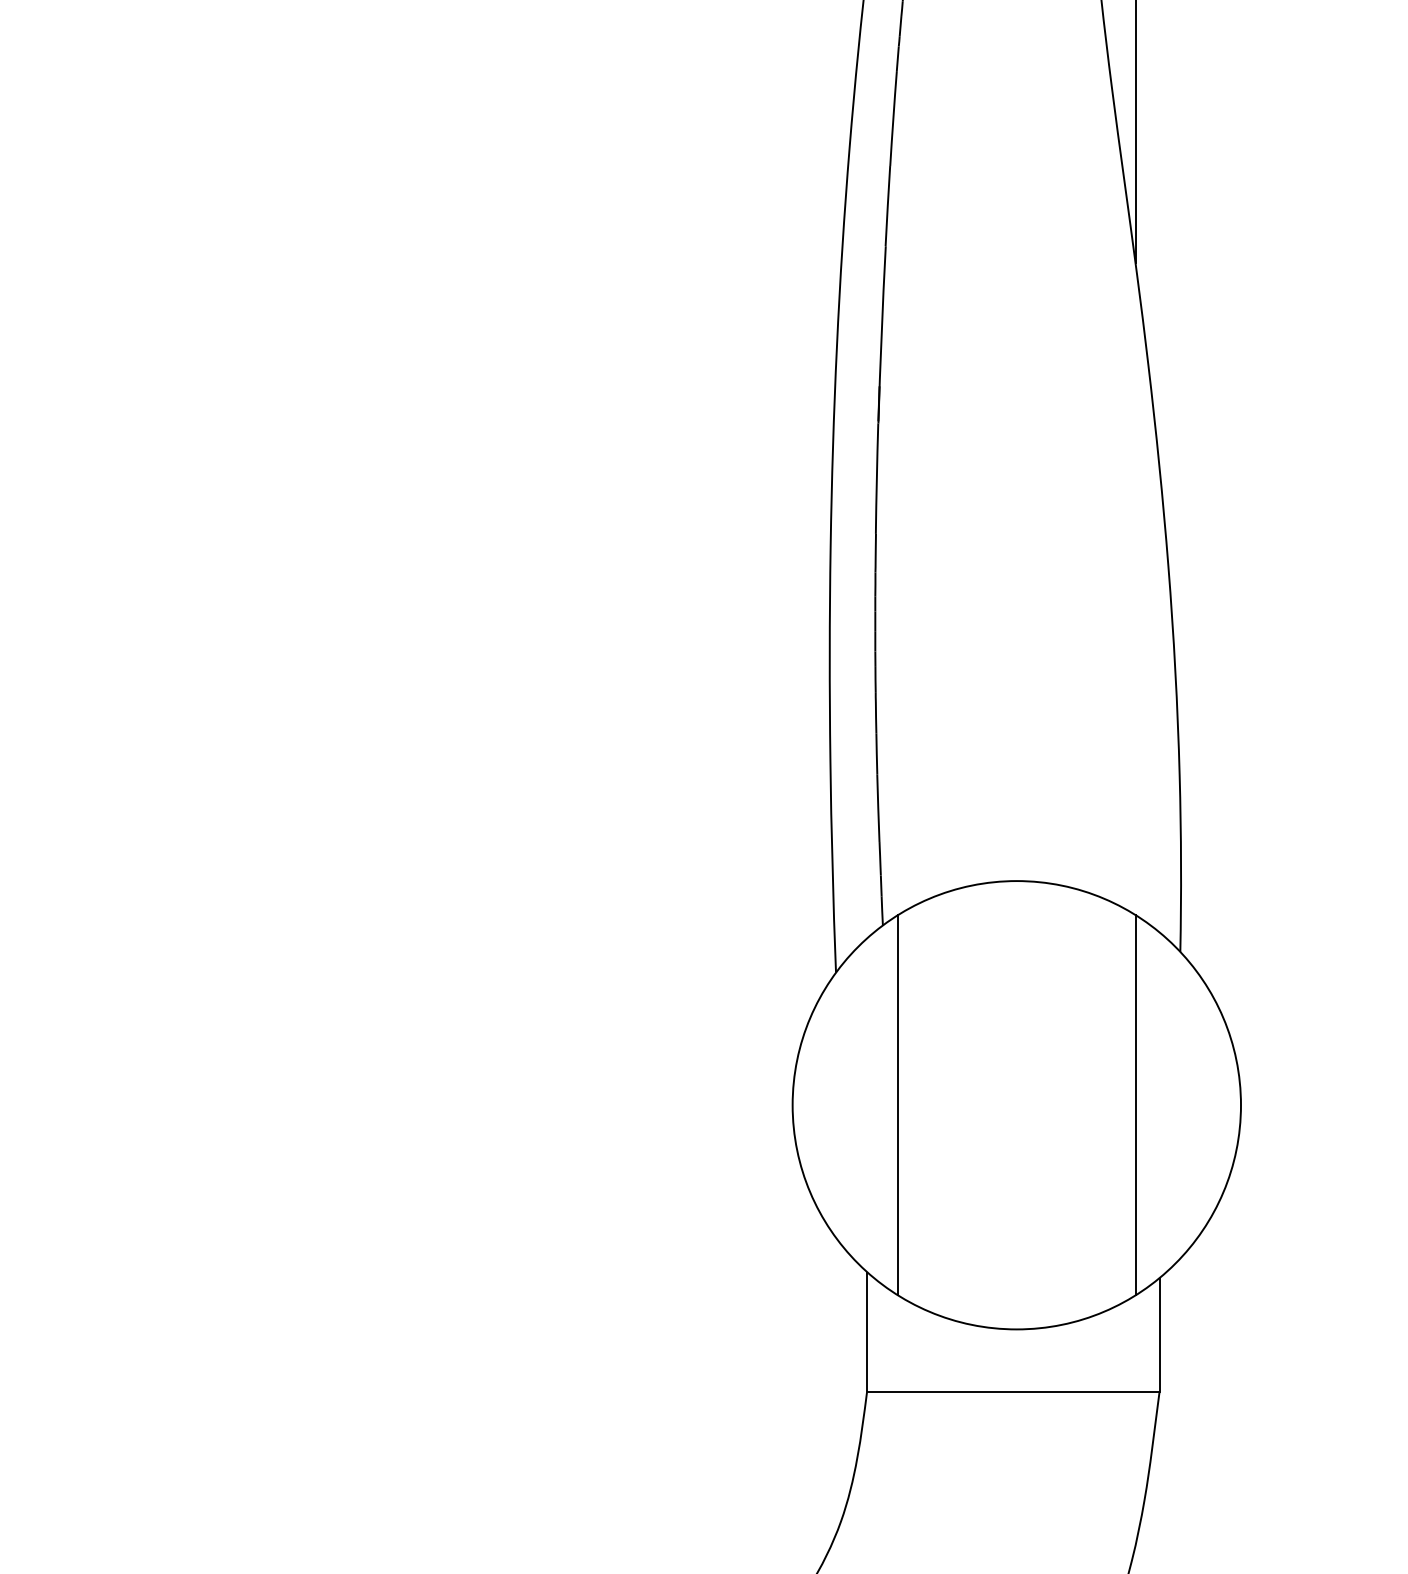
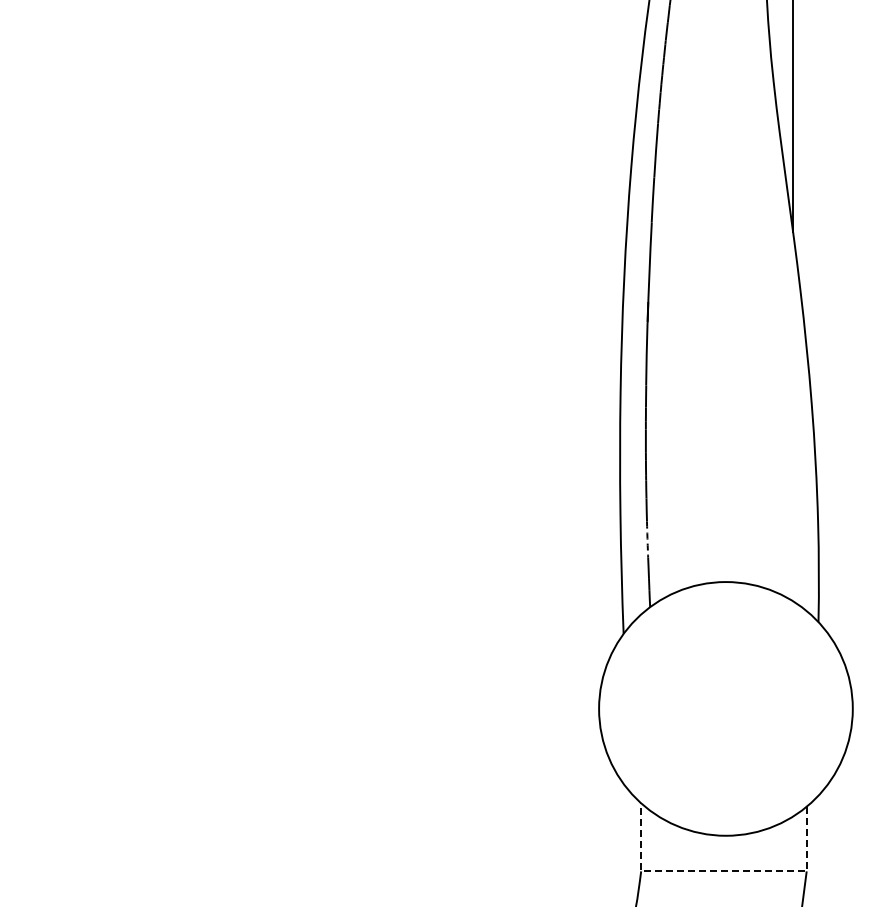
arc: (878, 807) -> (647, 540), solid -> dashed
line: (897, 1104) -> (658, 708), removed
line: (1136, 1104) -> (793, 708), removed
line: (1008, 1392) -> (721, 871), solid -> dashed

